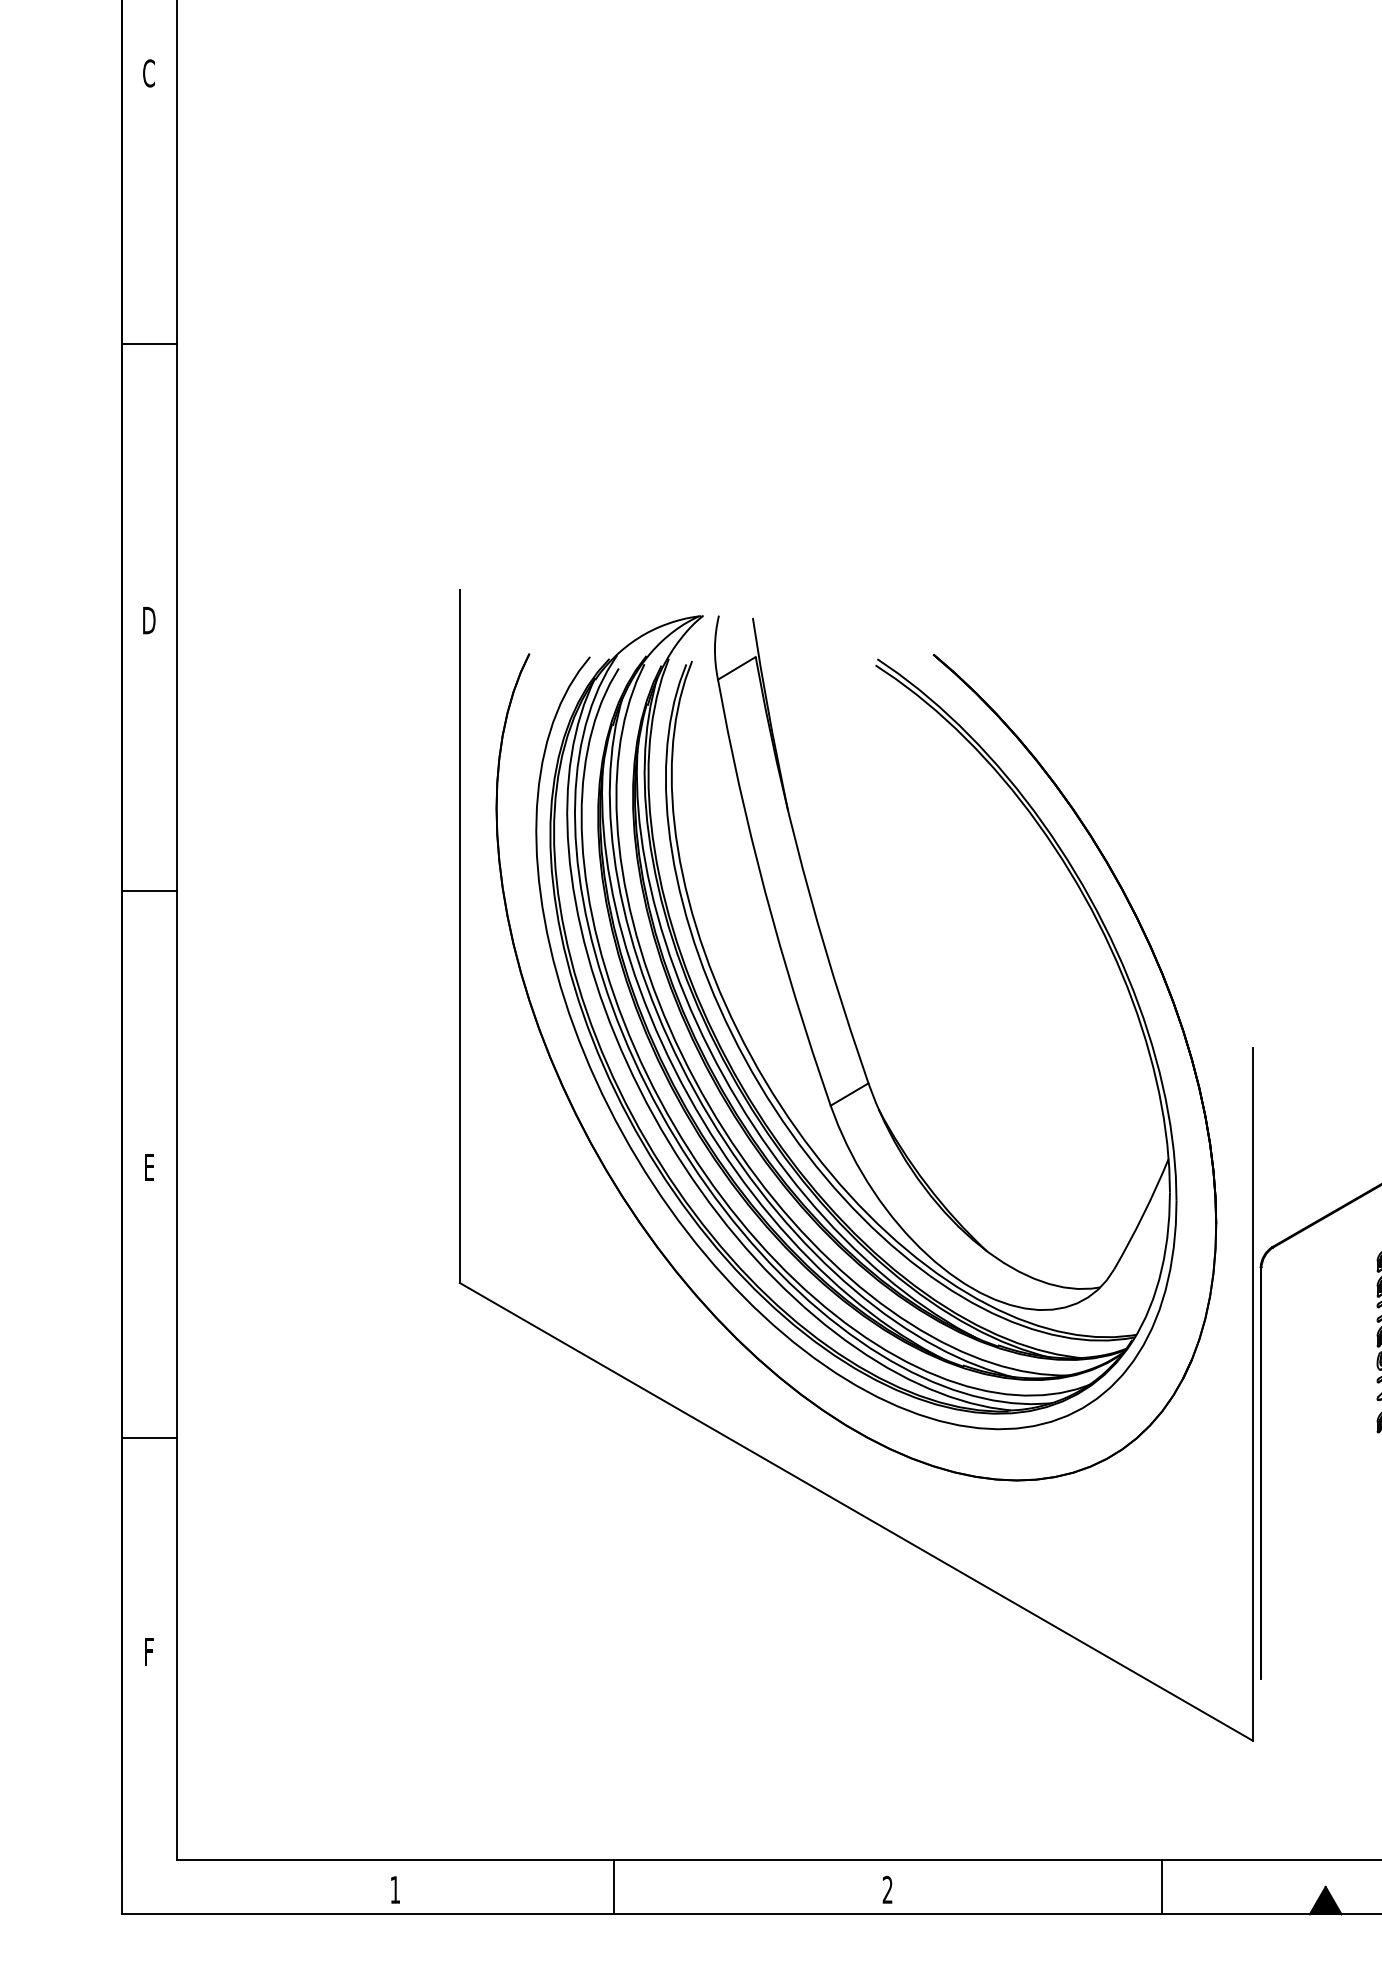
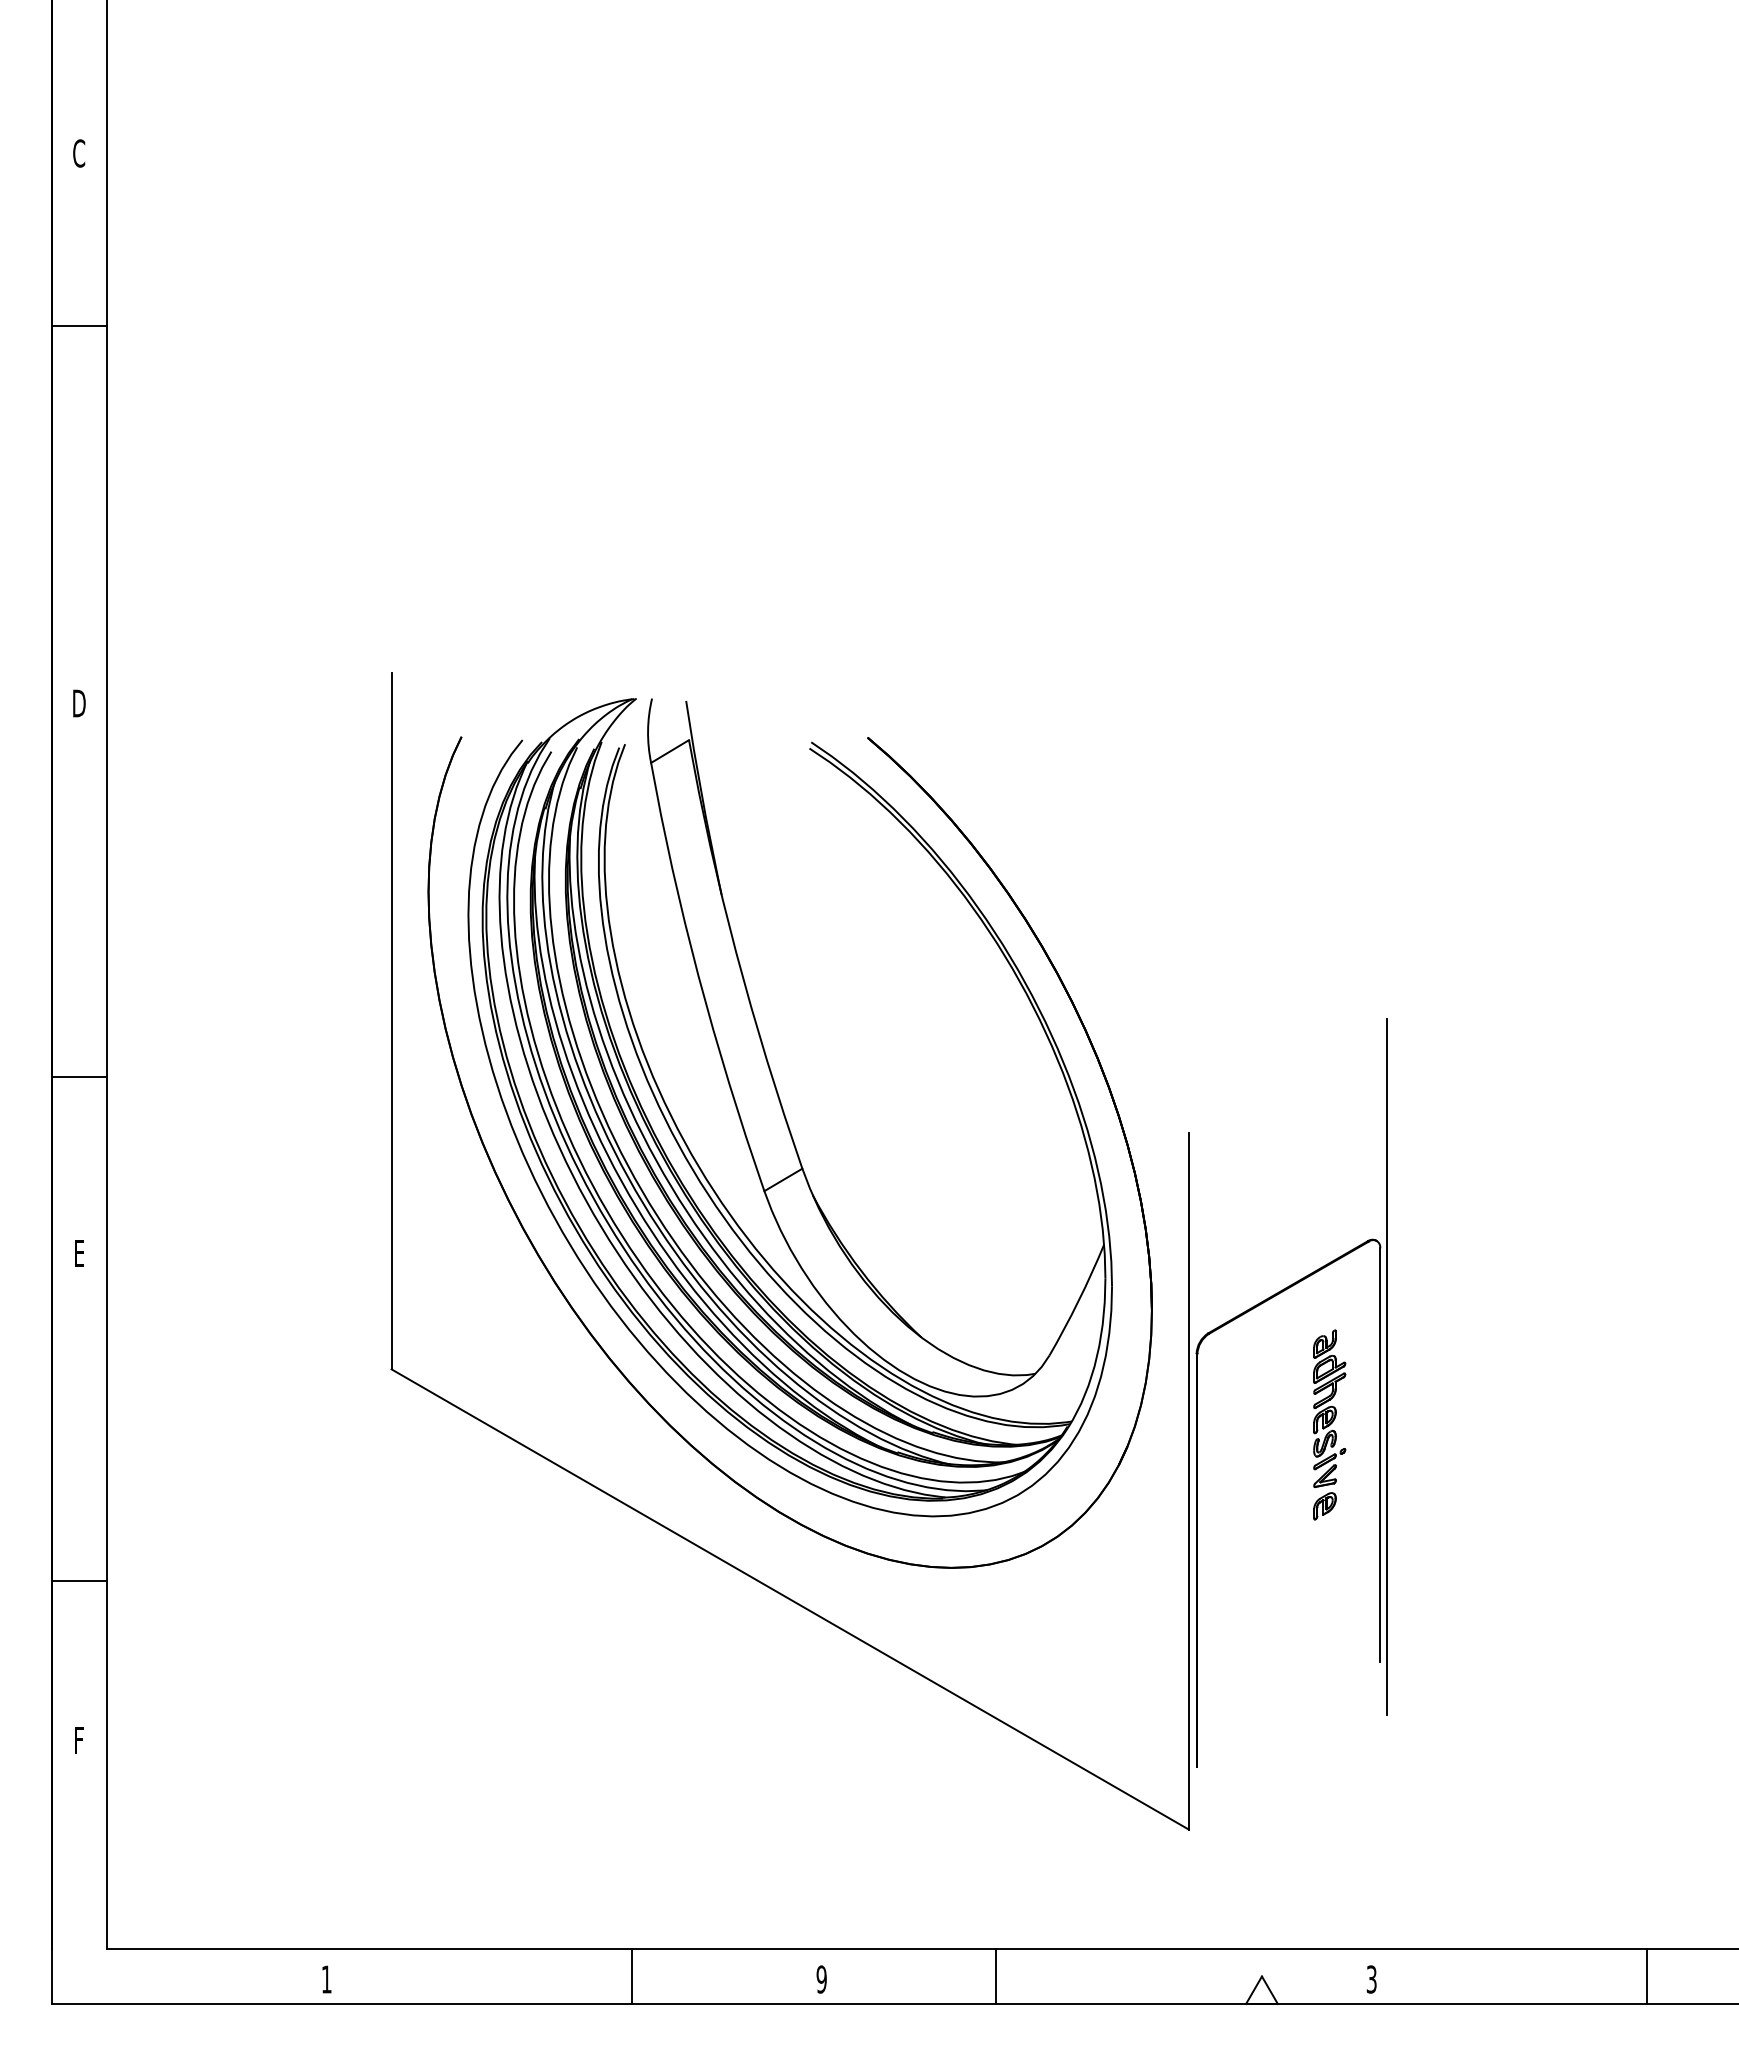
line: (148, 344) -> (78, 326), moved
line: (148, 891) -> (78, 1076), moved
line: (148, 1438) -> (78, 1580), moved
line: (613, 1886) -> (631, 1976), moved
line: (1161, 1886) -> (995, 1976), moved
text: (887, 1889) -> (821, 1979), 2 -> 9
fill: (1325, 1900) -> (1261, 1990), removed

